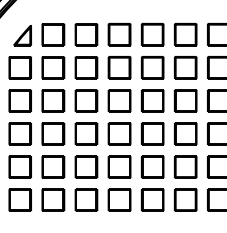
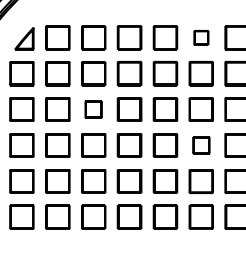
part: (185, 34) -> (201, 37), size x0.6
part: (86, 100) -> (93, 109), size x0.7
part: (185, 133) -> (201, 144), size x0.7

